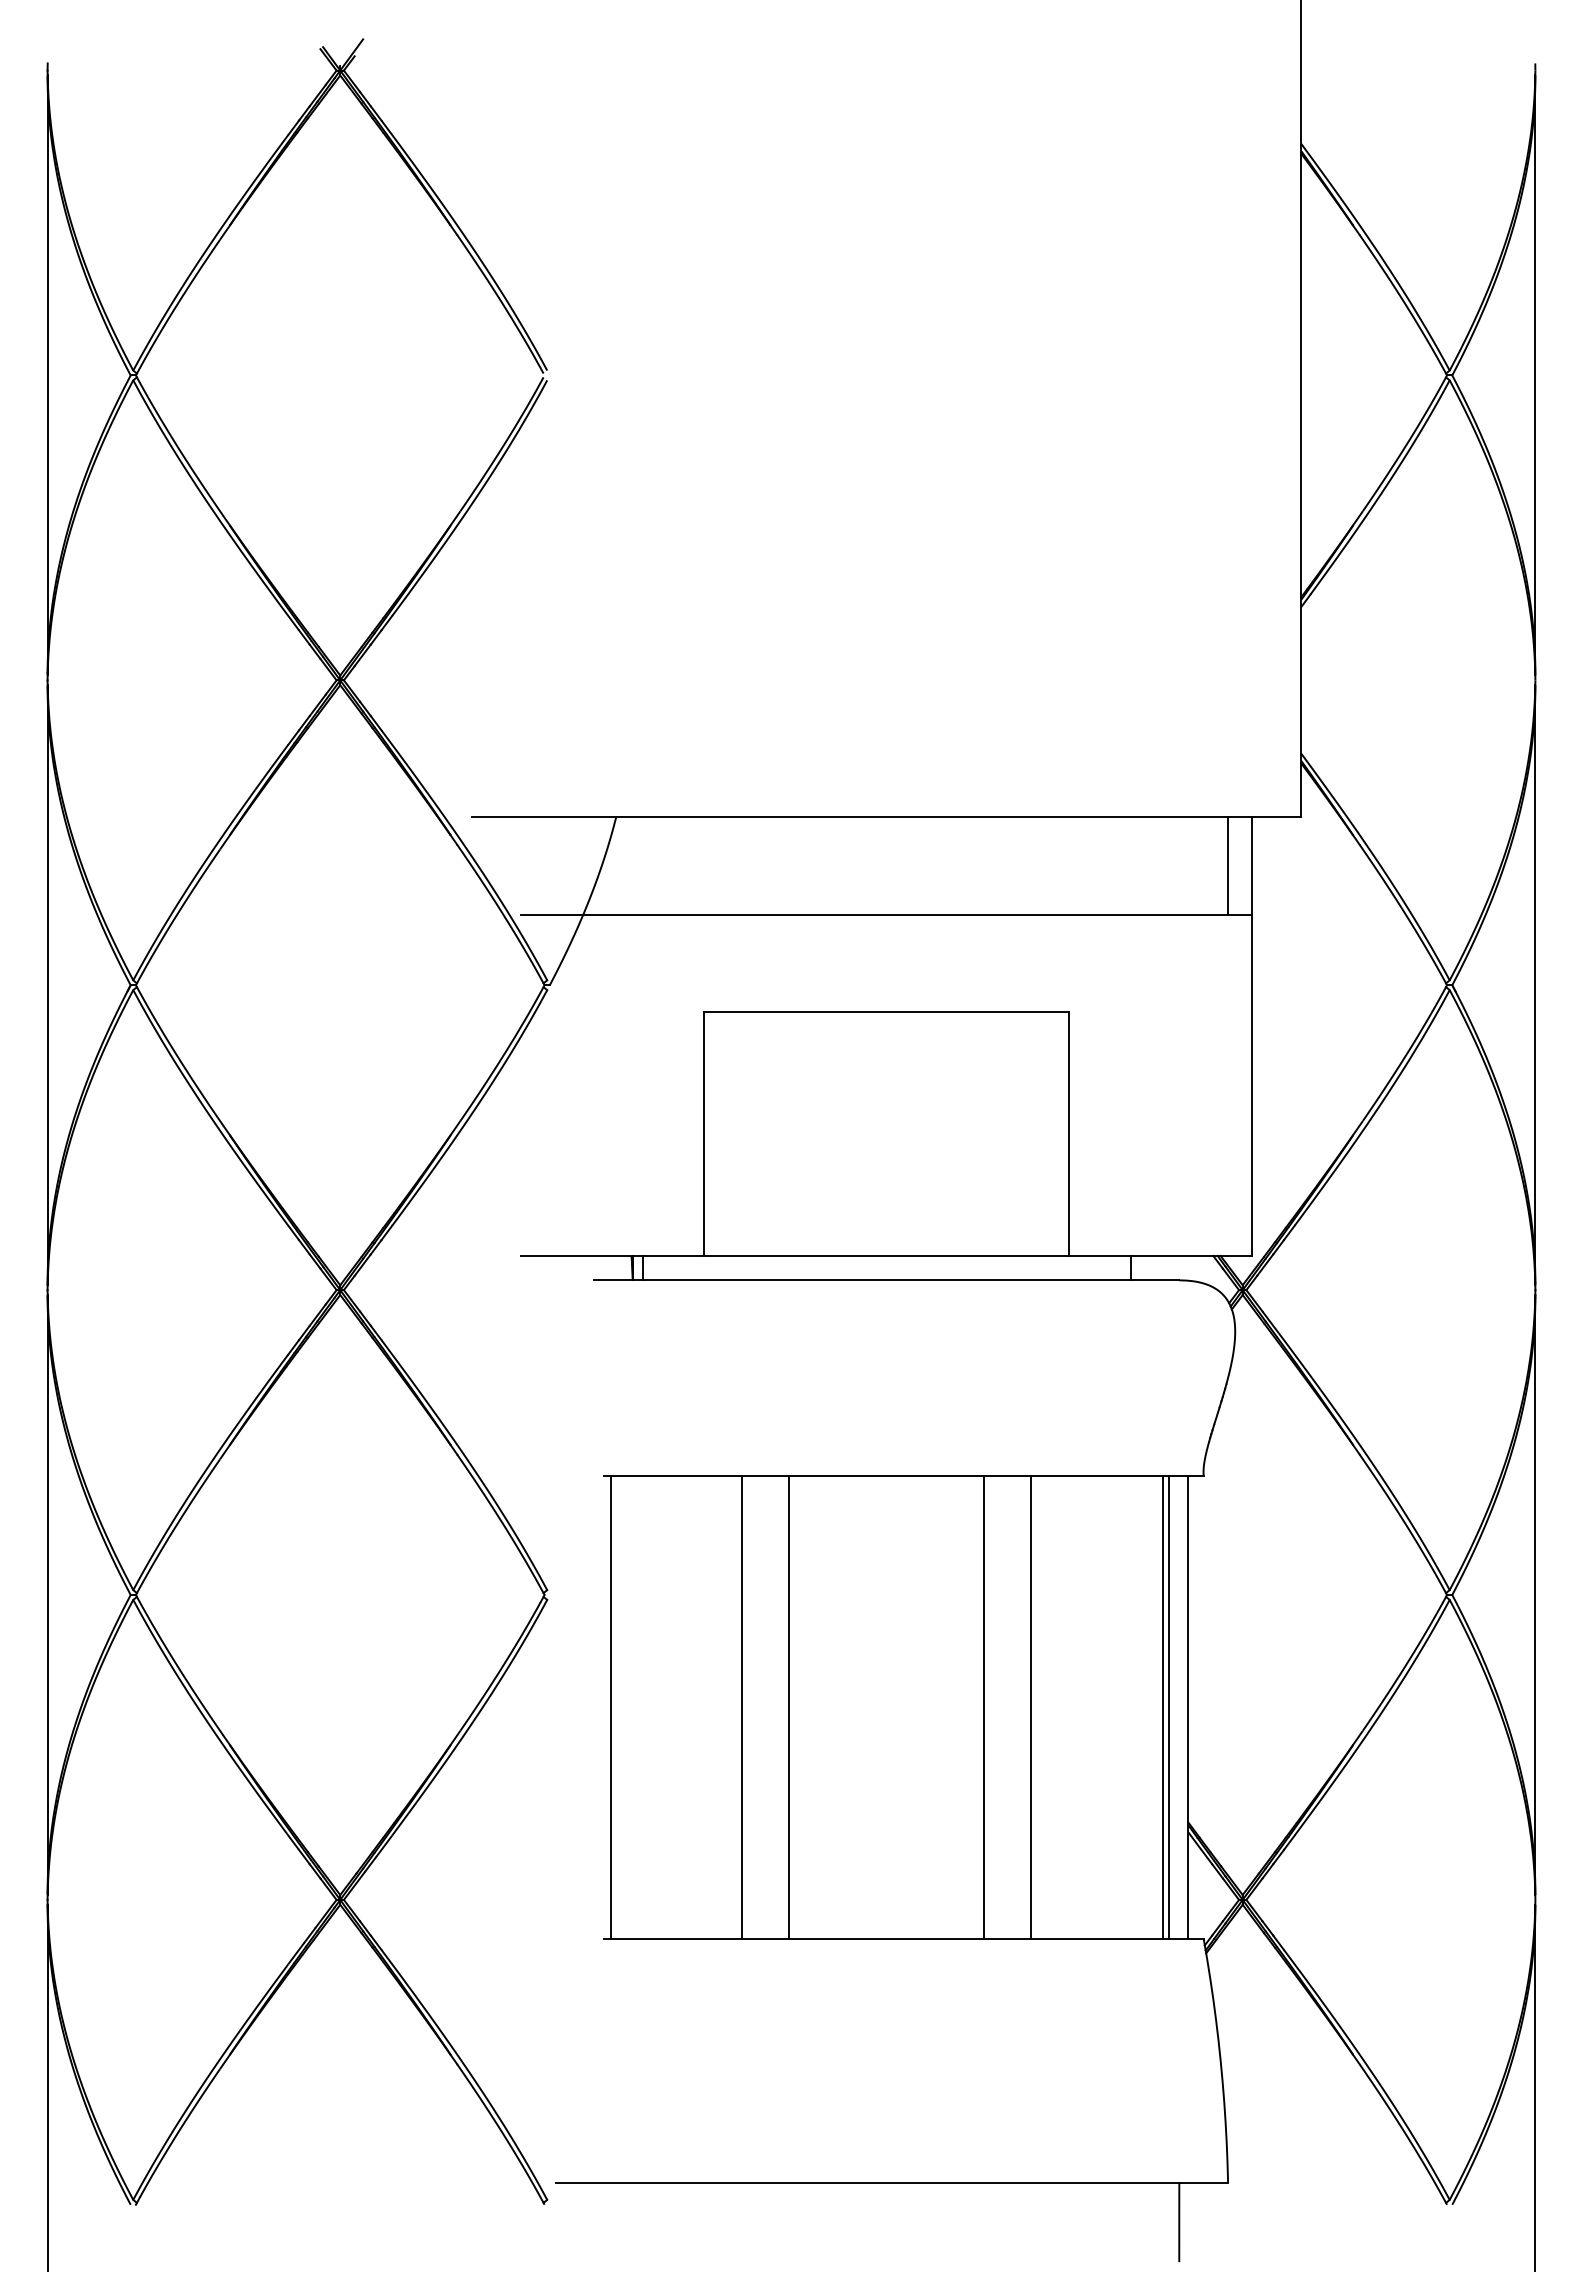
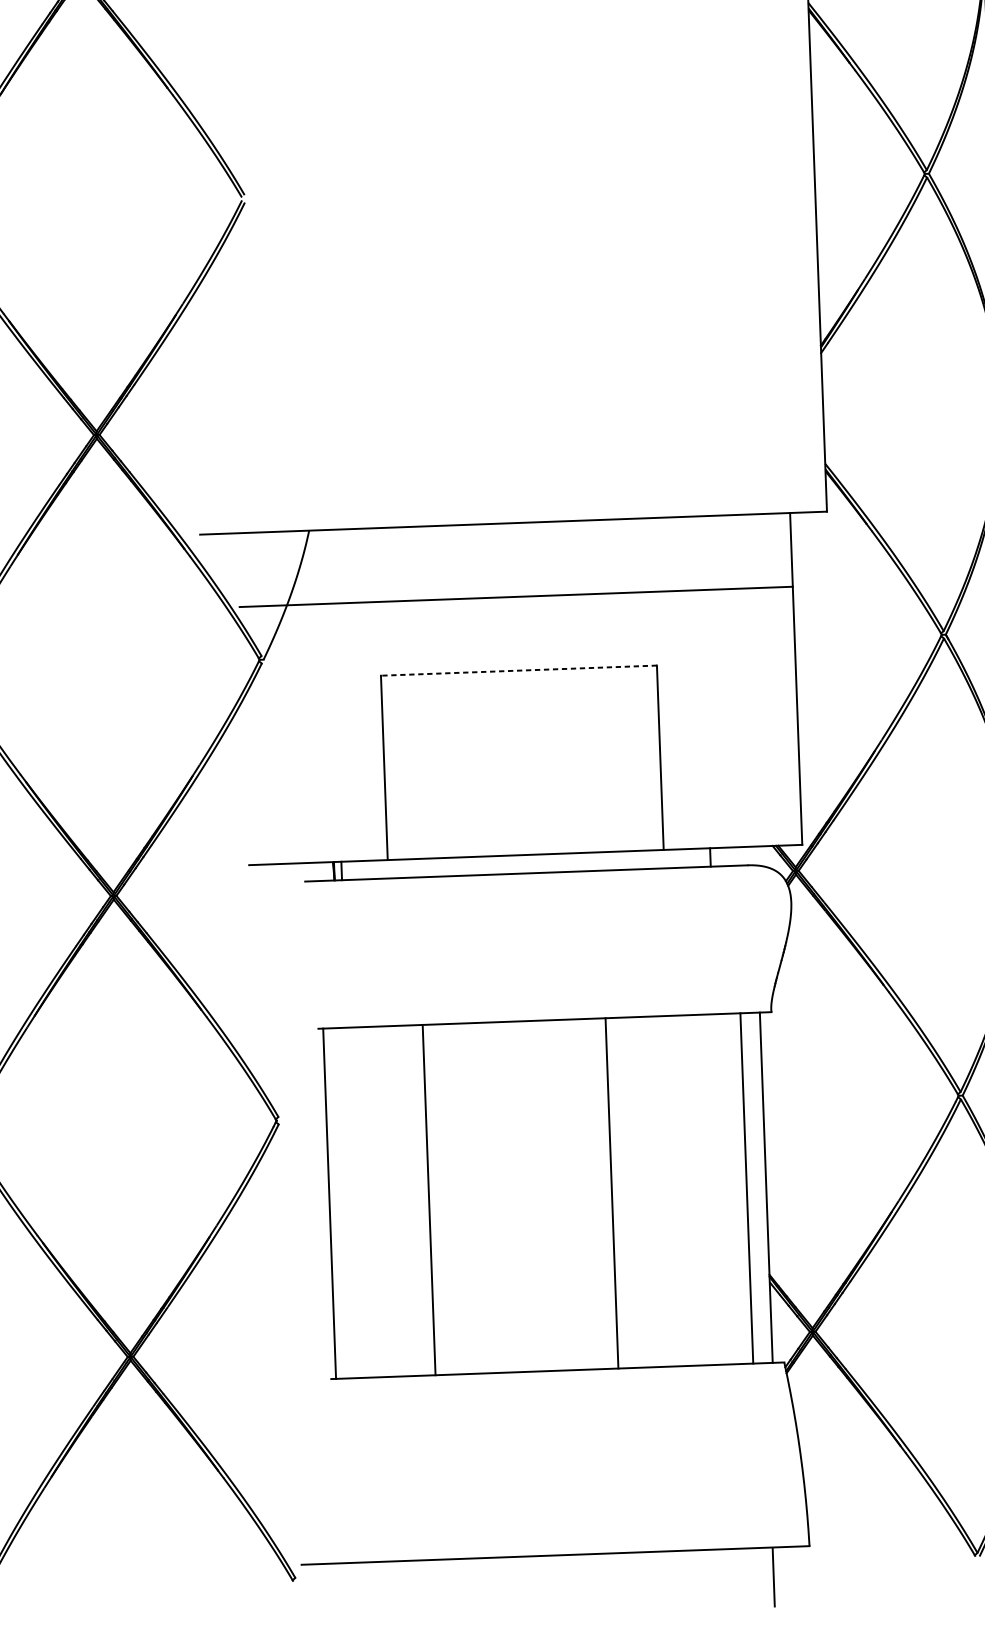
line: (1228, 865) -> (773, 550), removed
line: (886, 1012) -> (518, 670), solid -> dashed
line: (789, 1706) -> (464, 1198), removed
line: (1030, 1706) -> (646, 1191), removed
line: (1168, 1706) -> (751, 1187), removed

